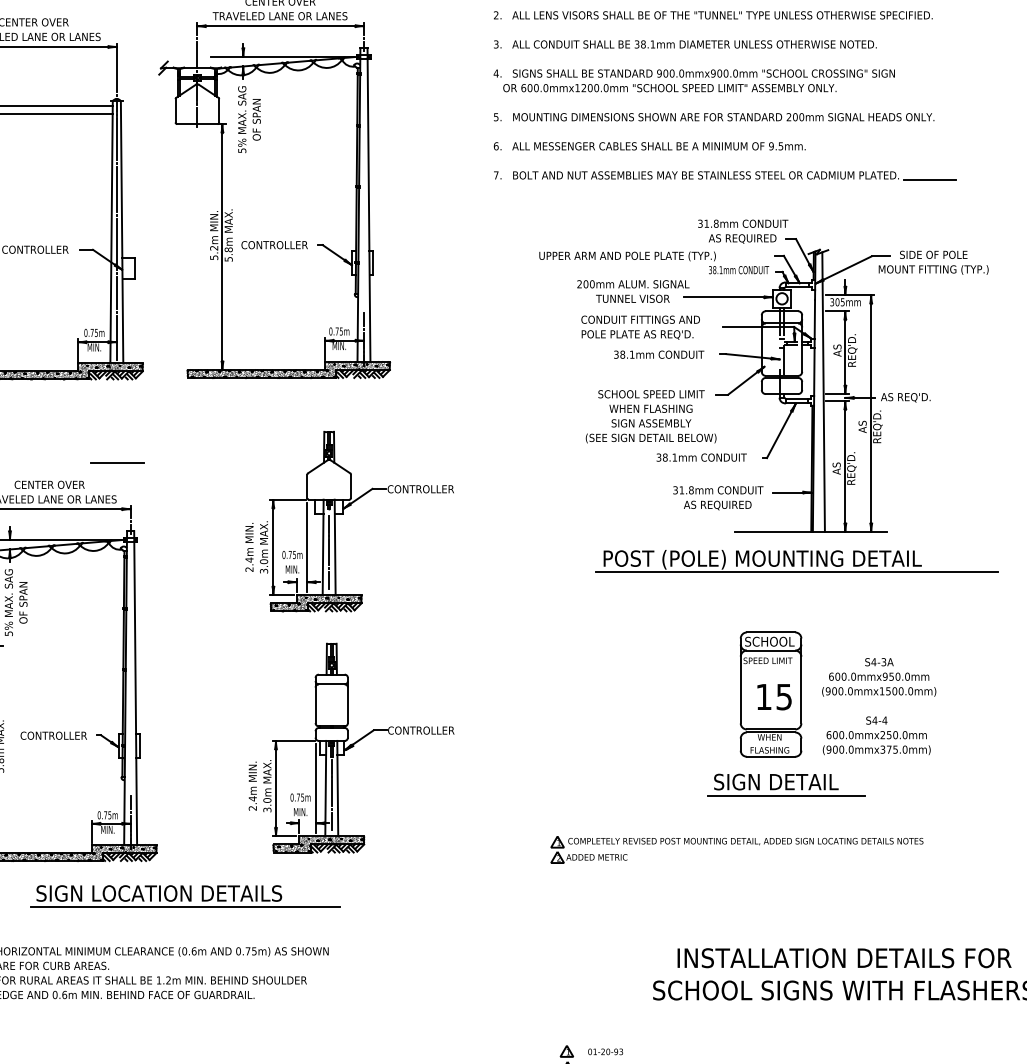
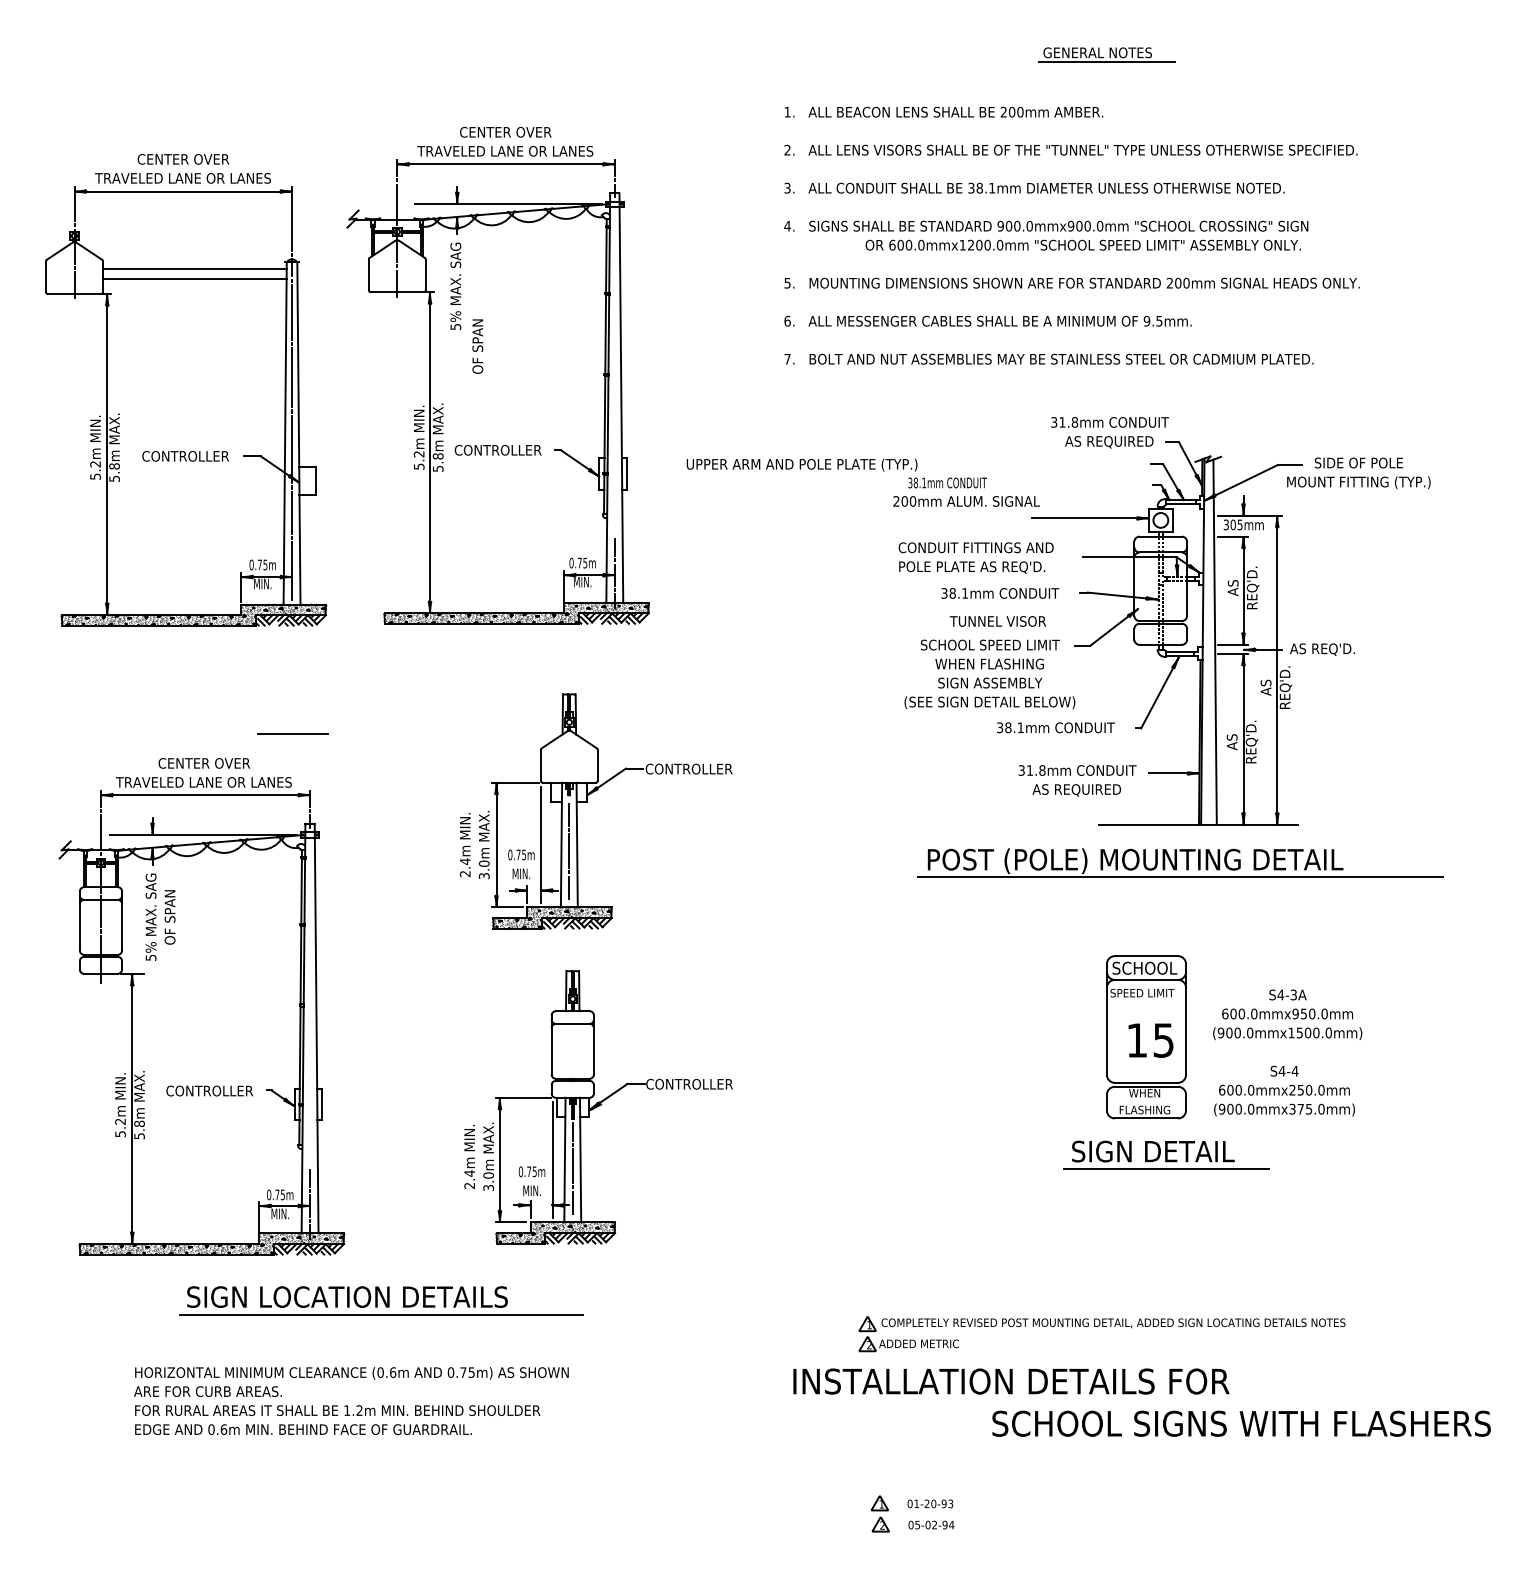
text: (669, 87) -> (1082, 244), moved
text: (256, 119) -> (477, 346), moved
line: (929, 180) -> (1353, 365), removed
text: (653, 262) -> (836, 473), moved
text: (632, 298) -> (997, 621), moved
part: (737, 844) -> (1102, 1326), moved
text: (844, 958) -> (1011, 1381), moved

